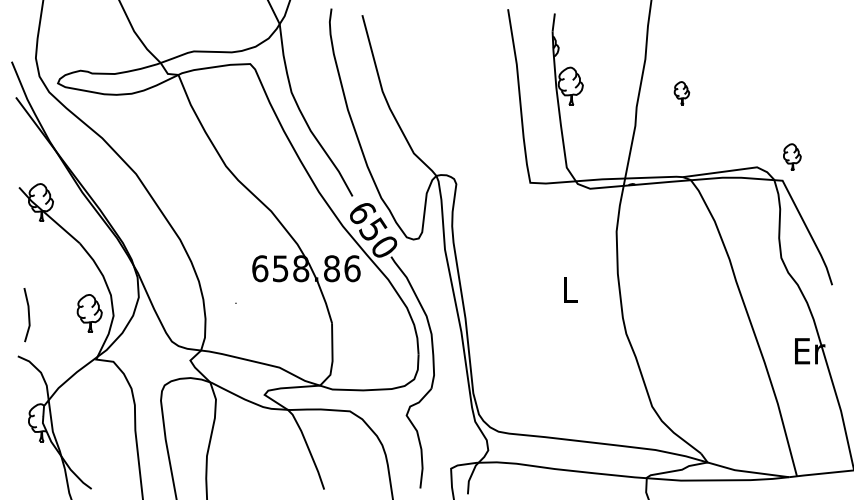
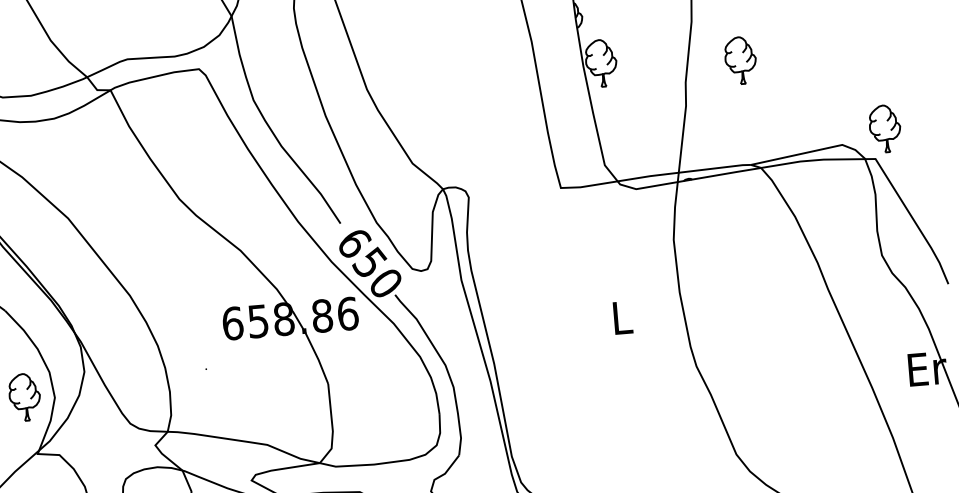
part: (681, 92) -> (740, 59), size x1.67
part: (792, 156) -> (885, 127), size x1.43

